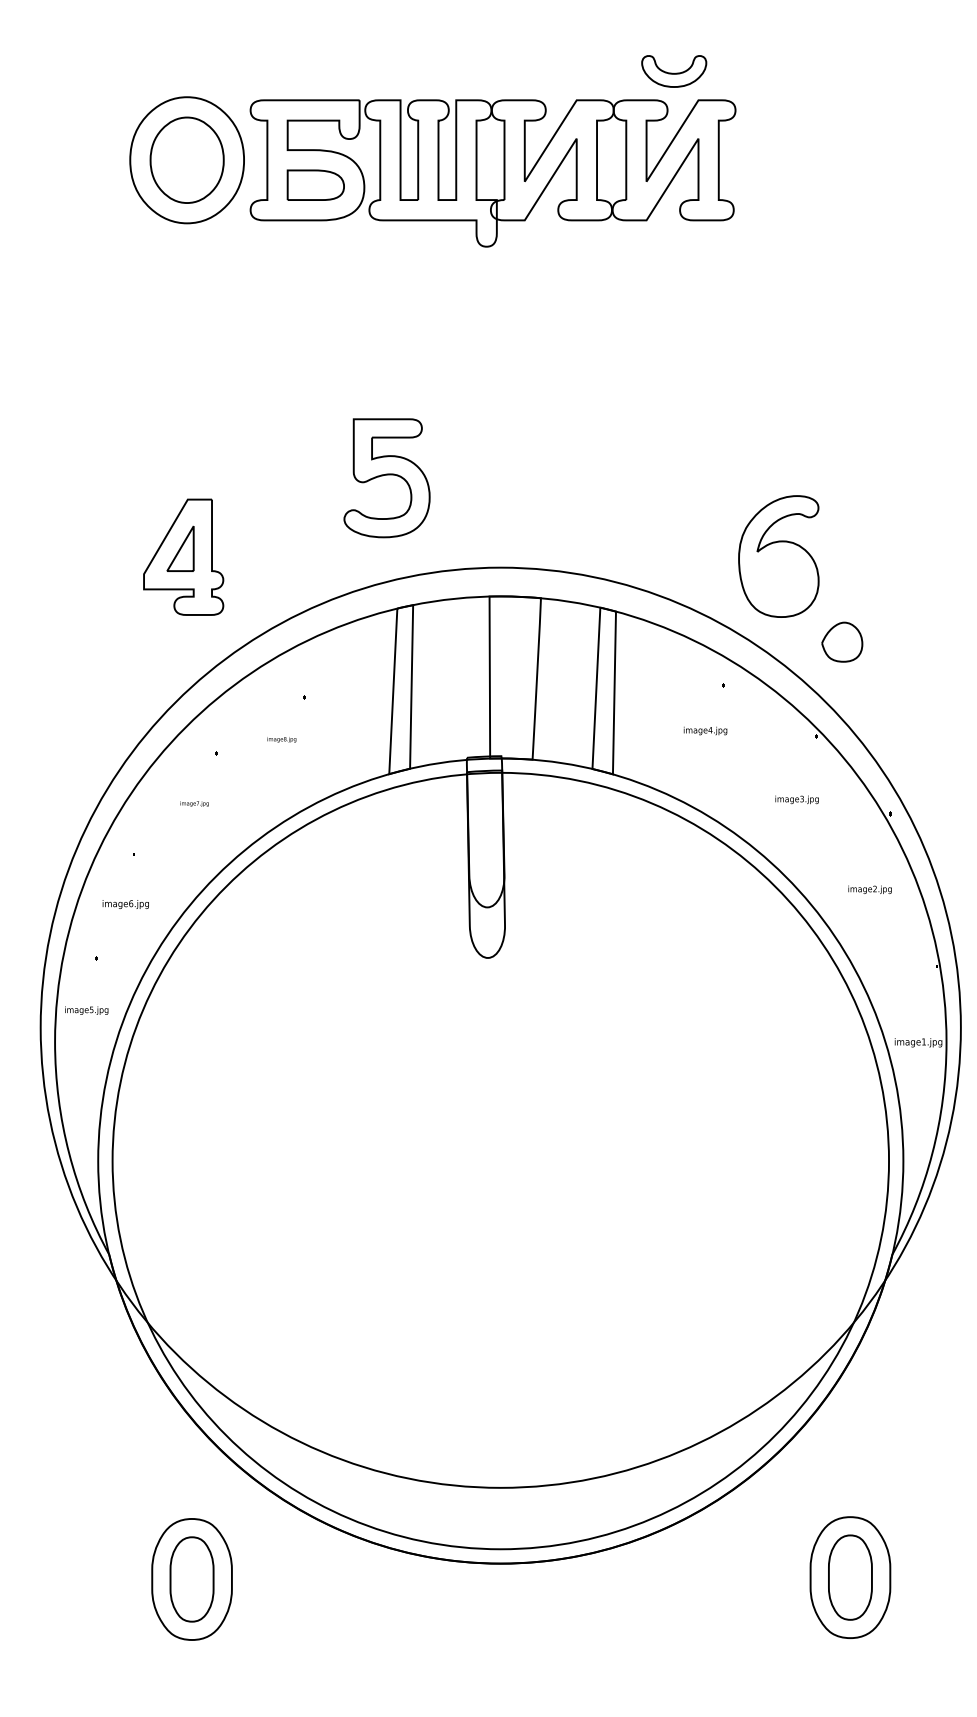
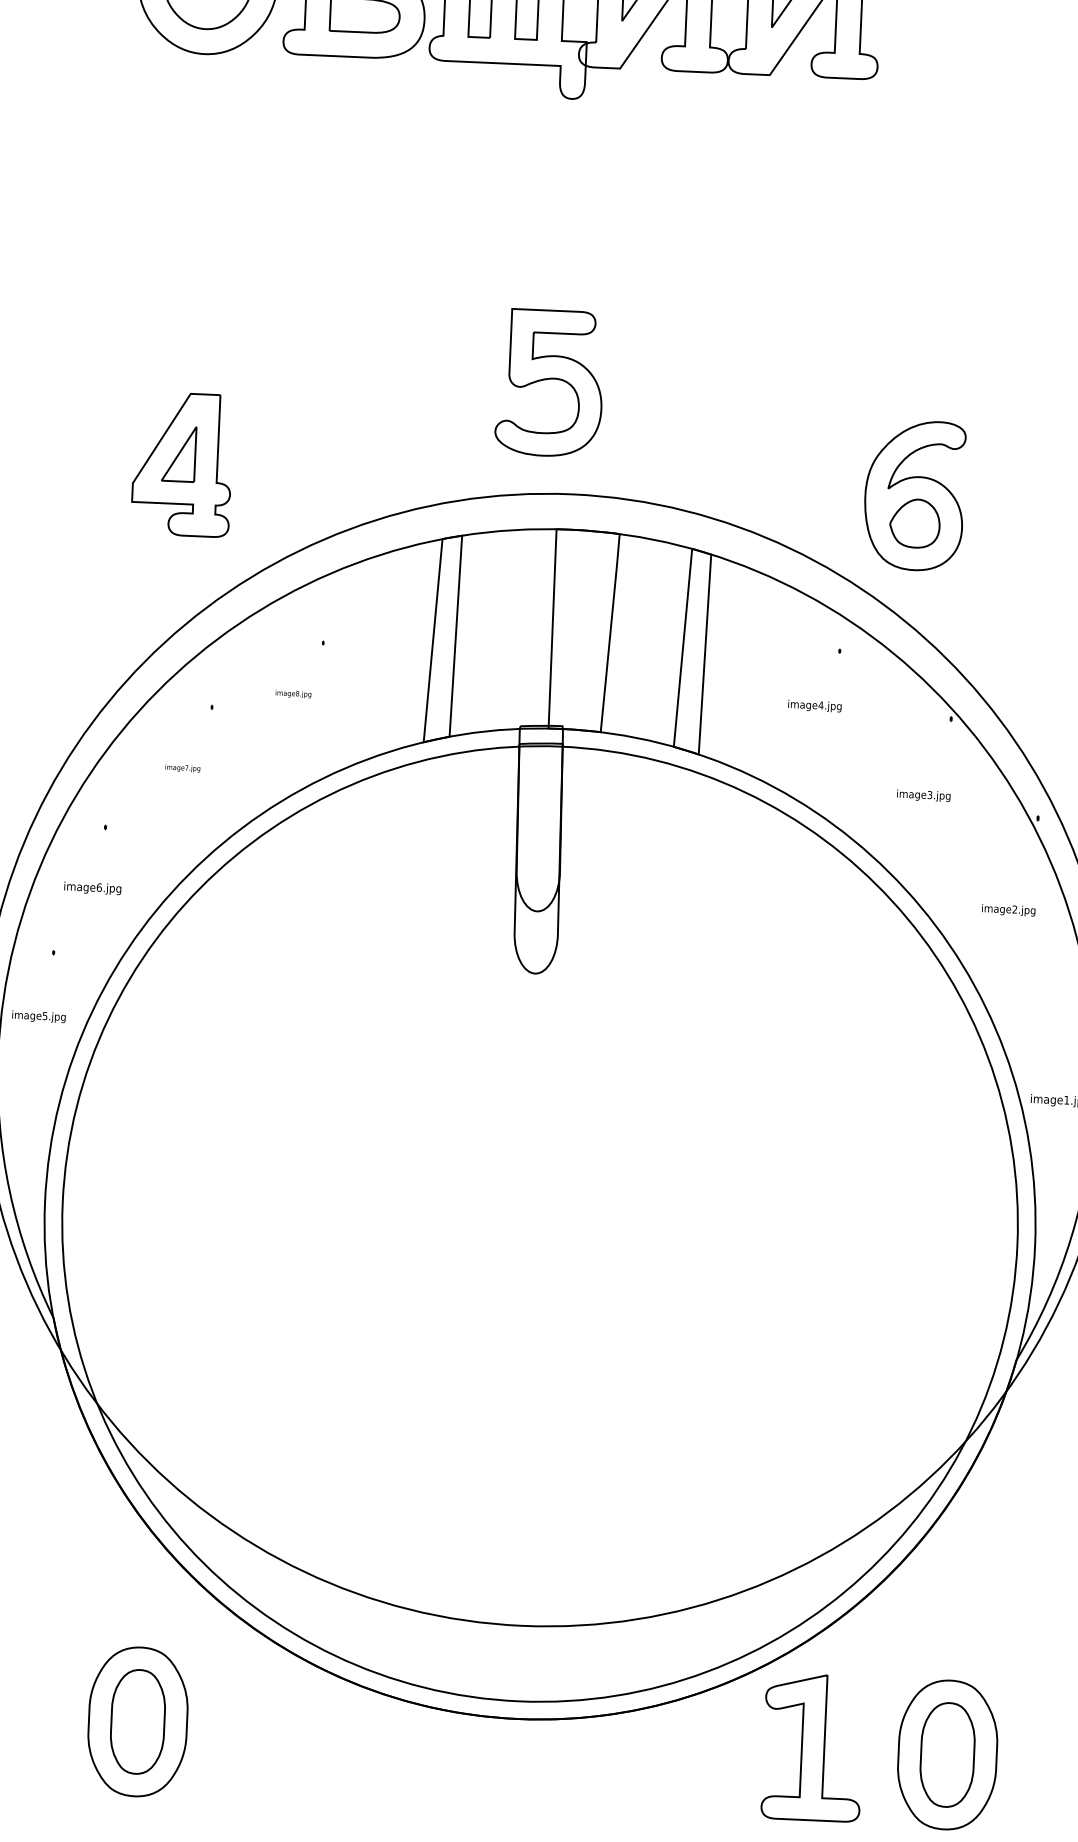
part: (386, 478) -> (549, 383), moved
part: (842, 641) -> (915, 522), moved
part: (740, 1576) -> (812, 1747), added

